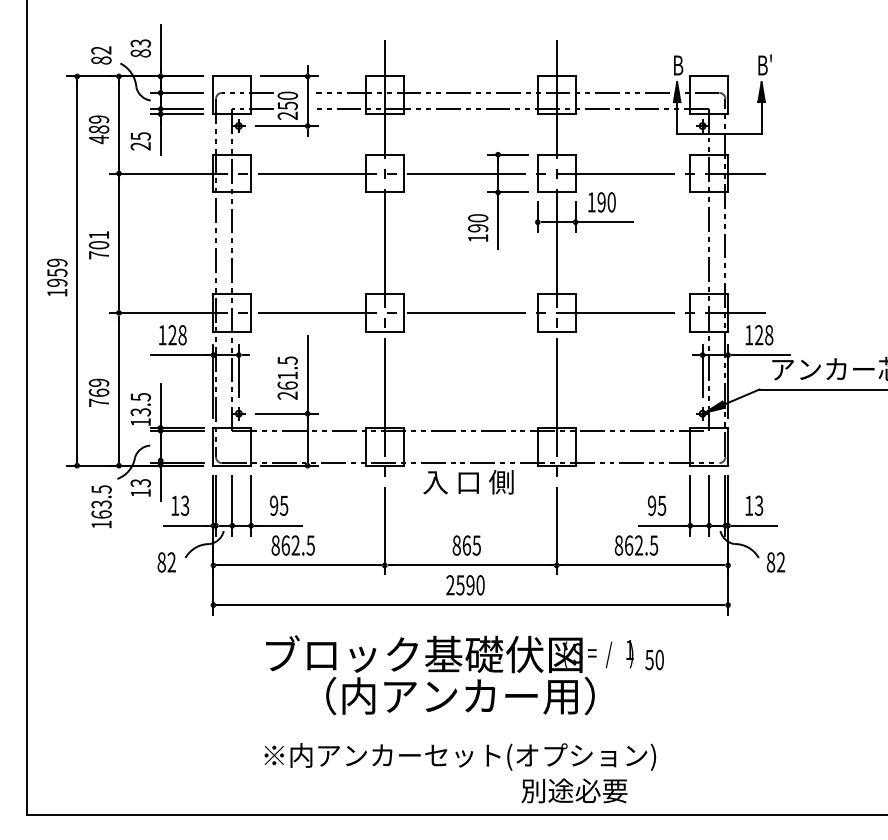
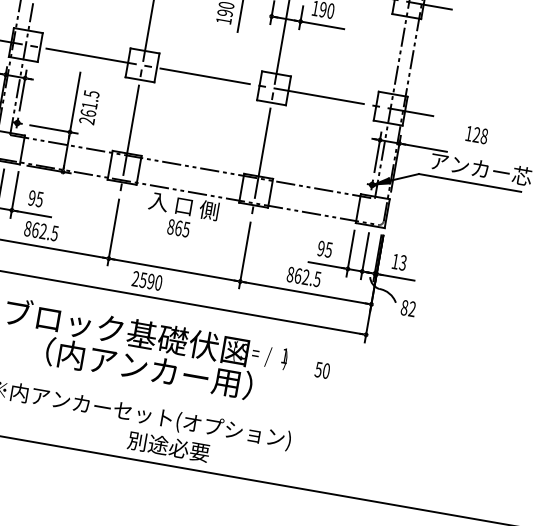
text: (759, 335) -> (476, 135), moved
text: (287, 377) -> (89, 107), moved
text: (466, 545) -> (178, 228), moved
text: (465, 585) -> (147, 281), moved
text: (654, 659) -> (322, 370), moved
text: (574, 790) -> (168, 446), moved

